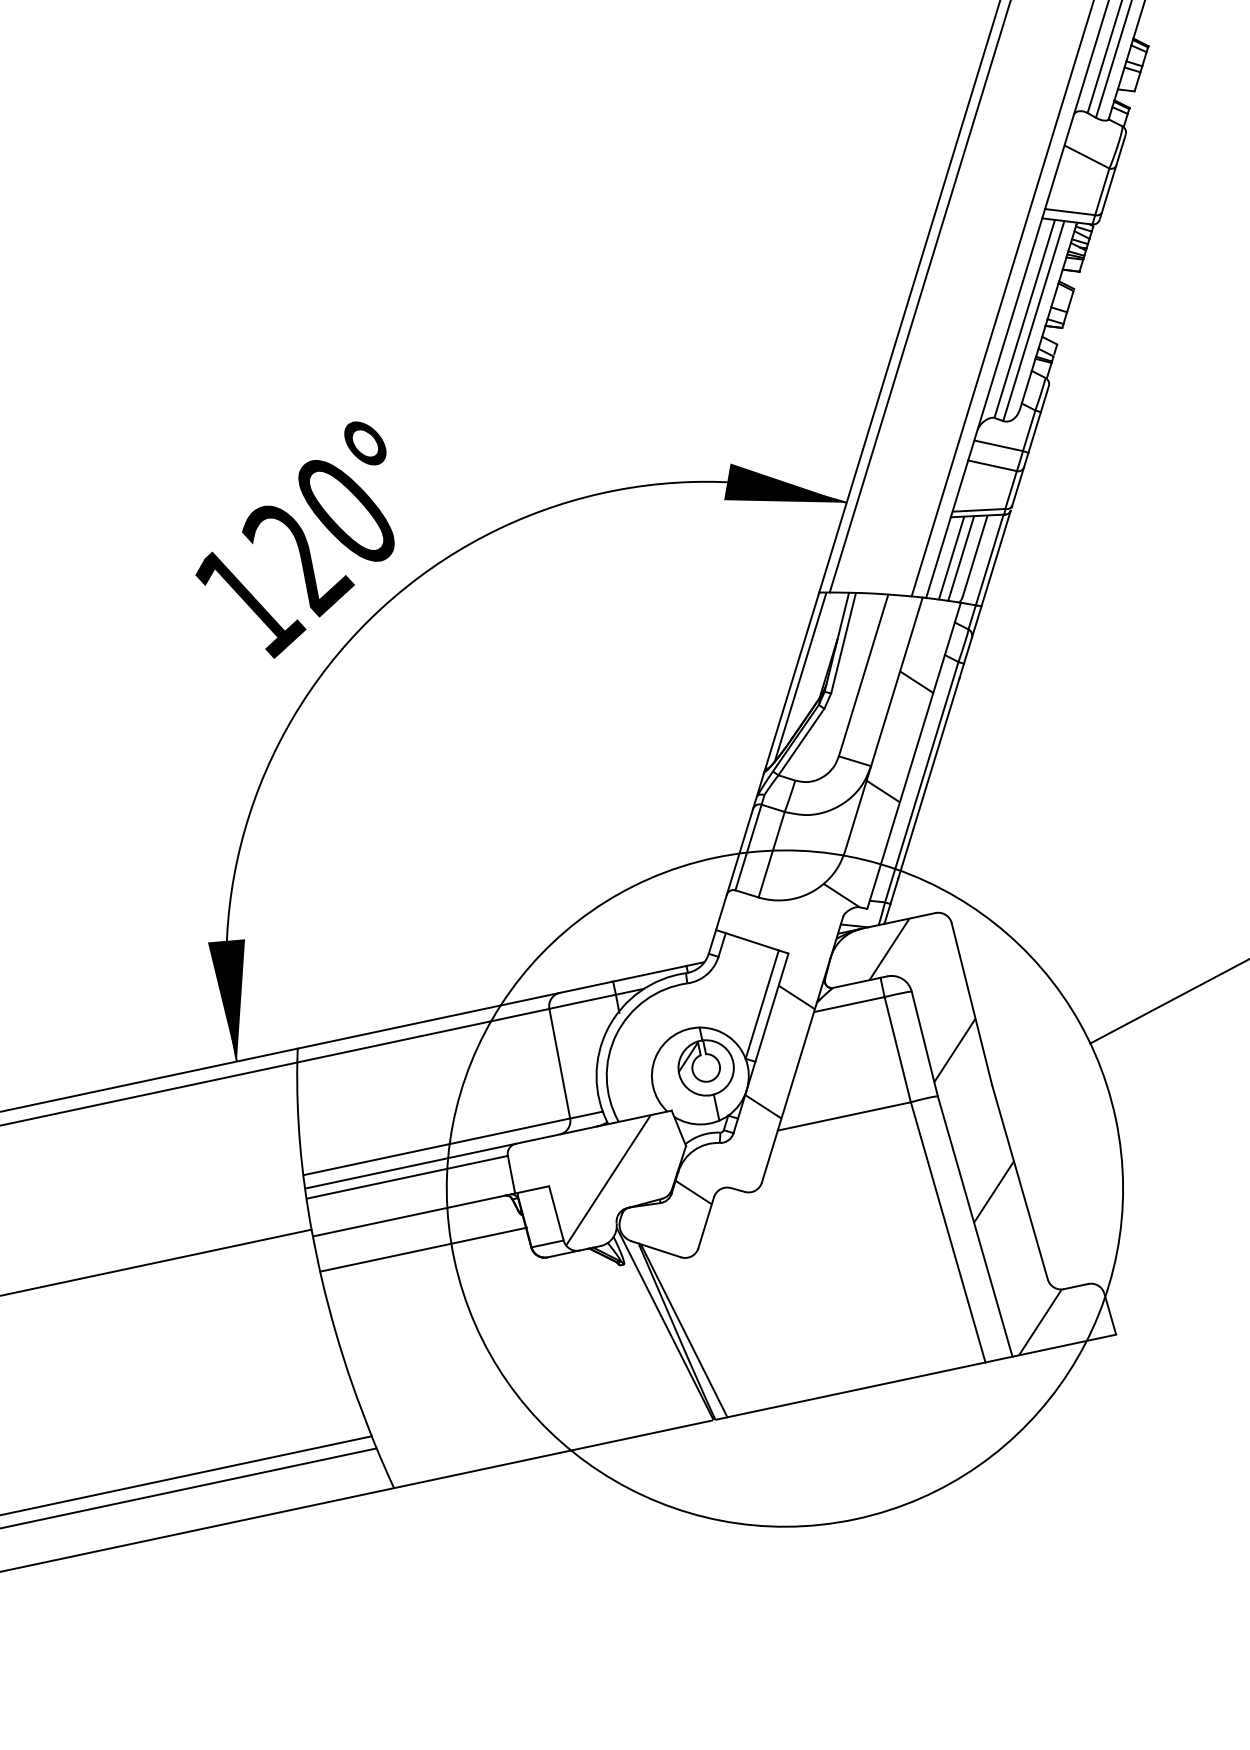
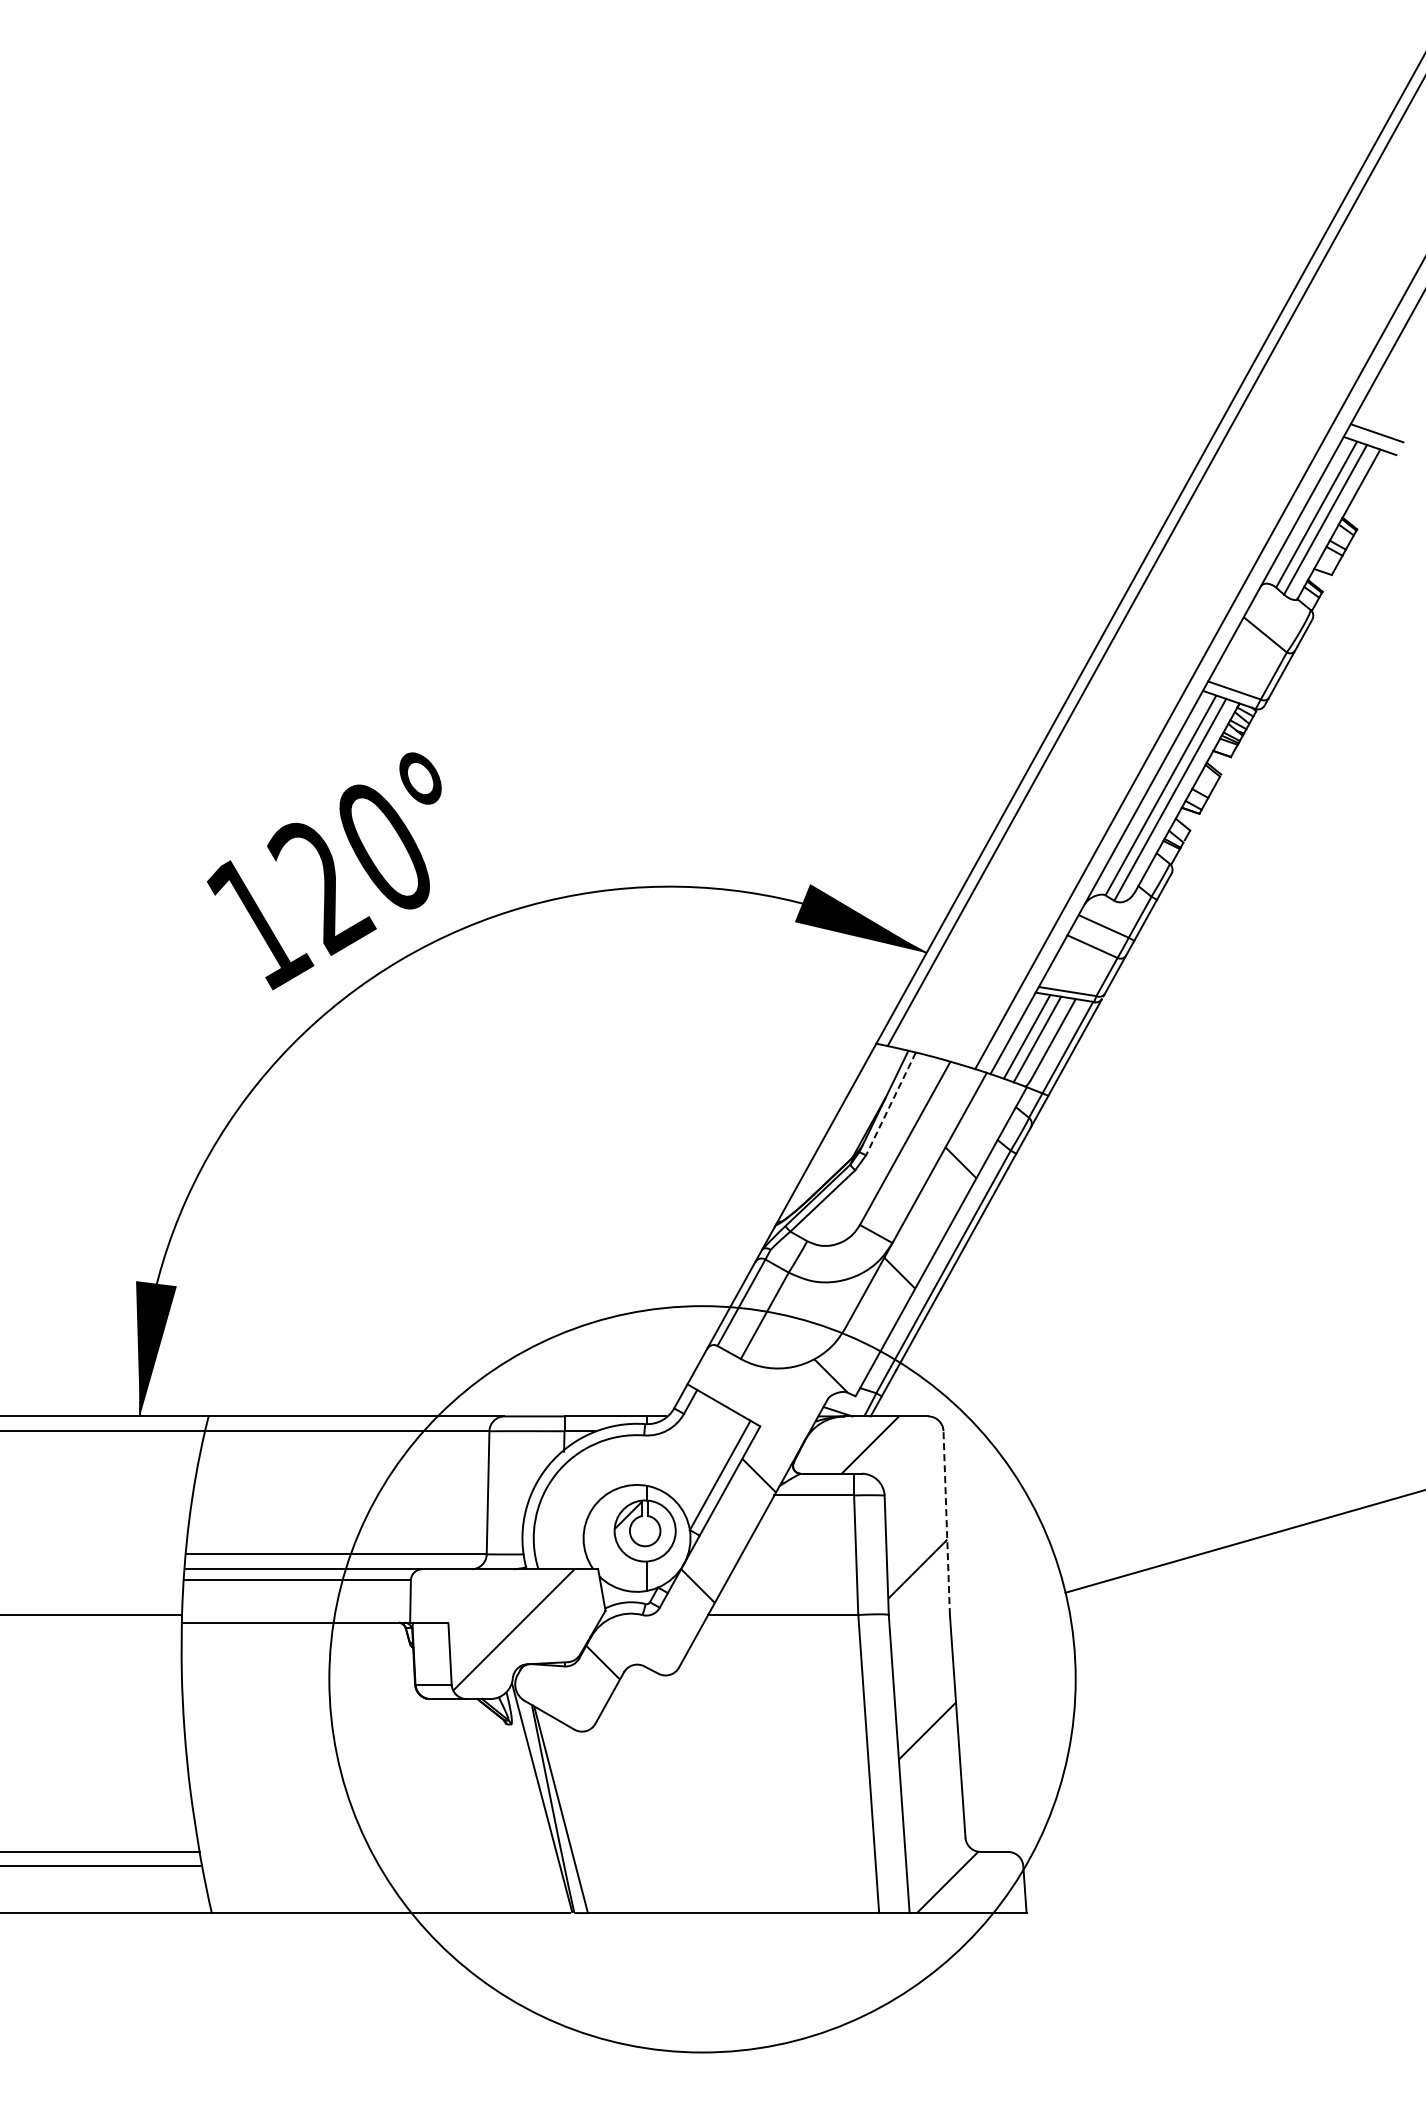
line: (843, 643) -> (890, 1104), solid -> dashed
line: (800, 677) -> (836, 1131), removed
line: (971, 1003) -> (946, 1522), solid -> dashed
line: (423, 1249) -> (298, 1662), removed

